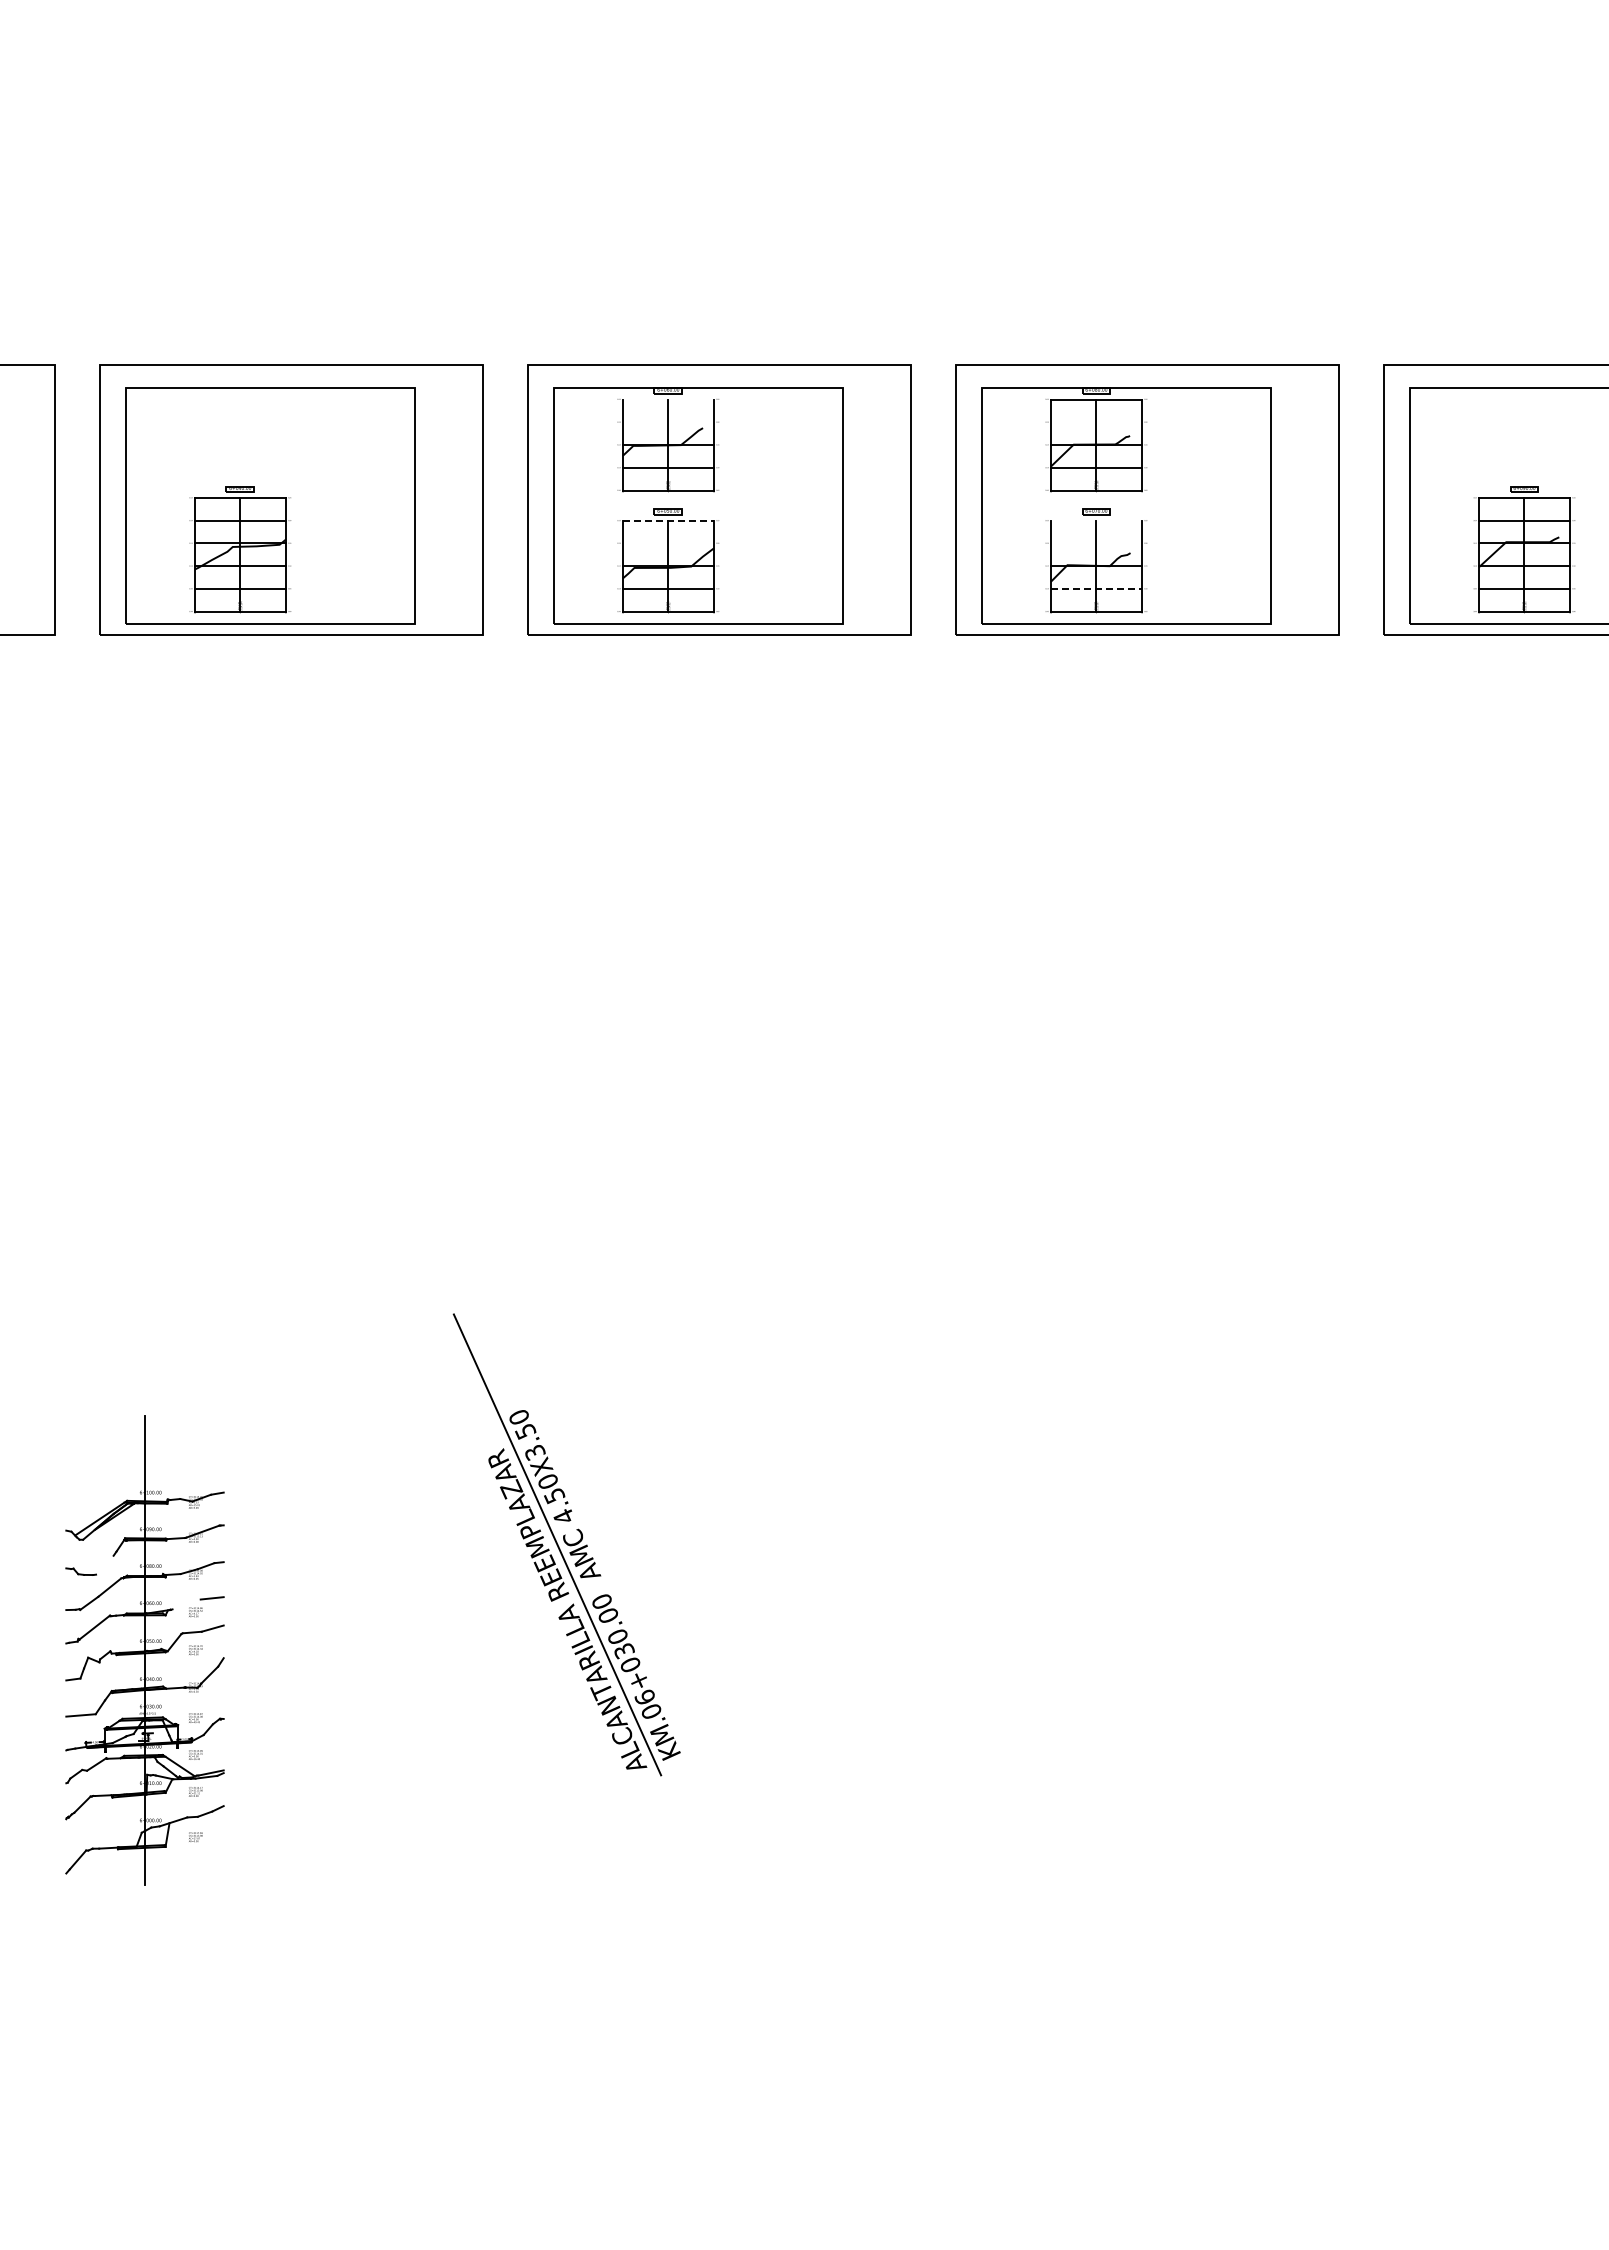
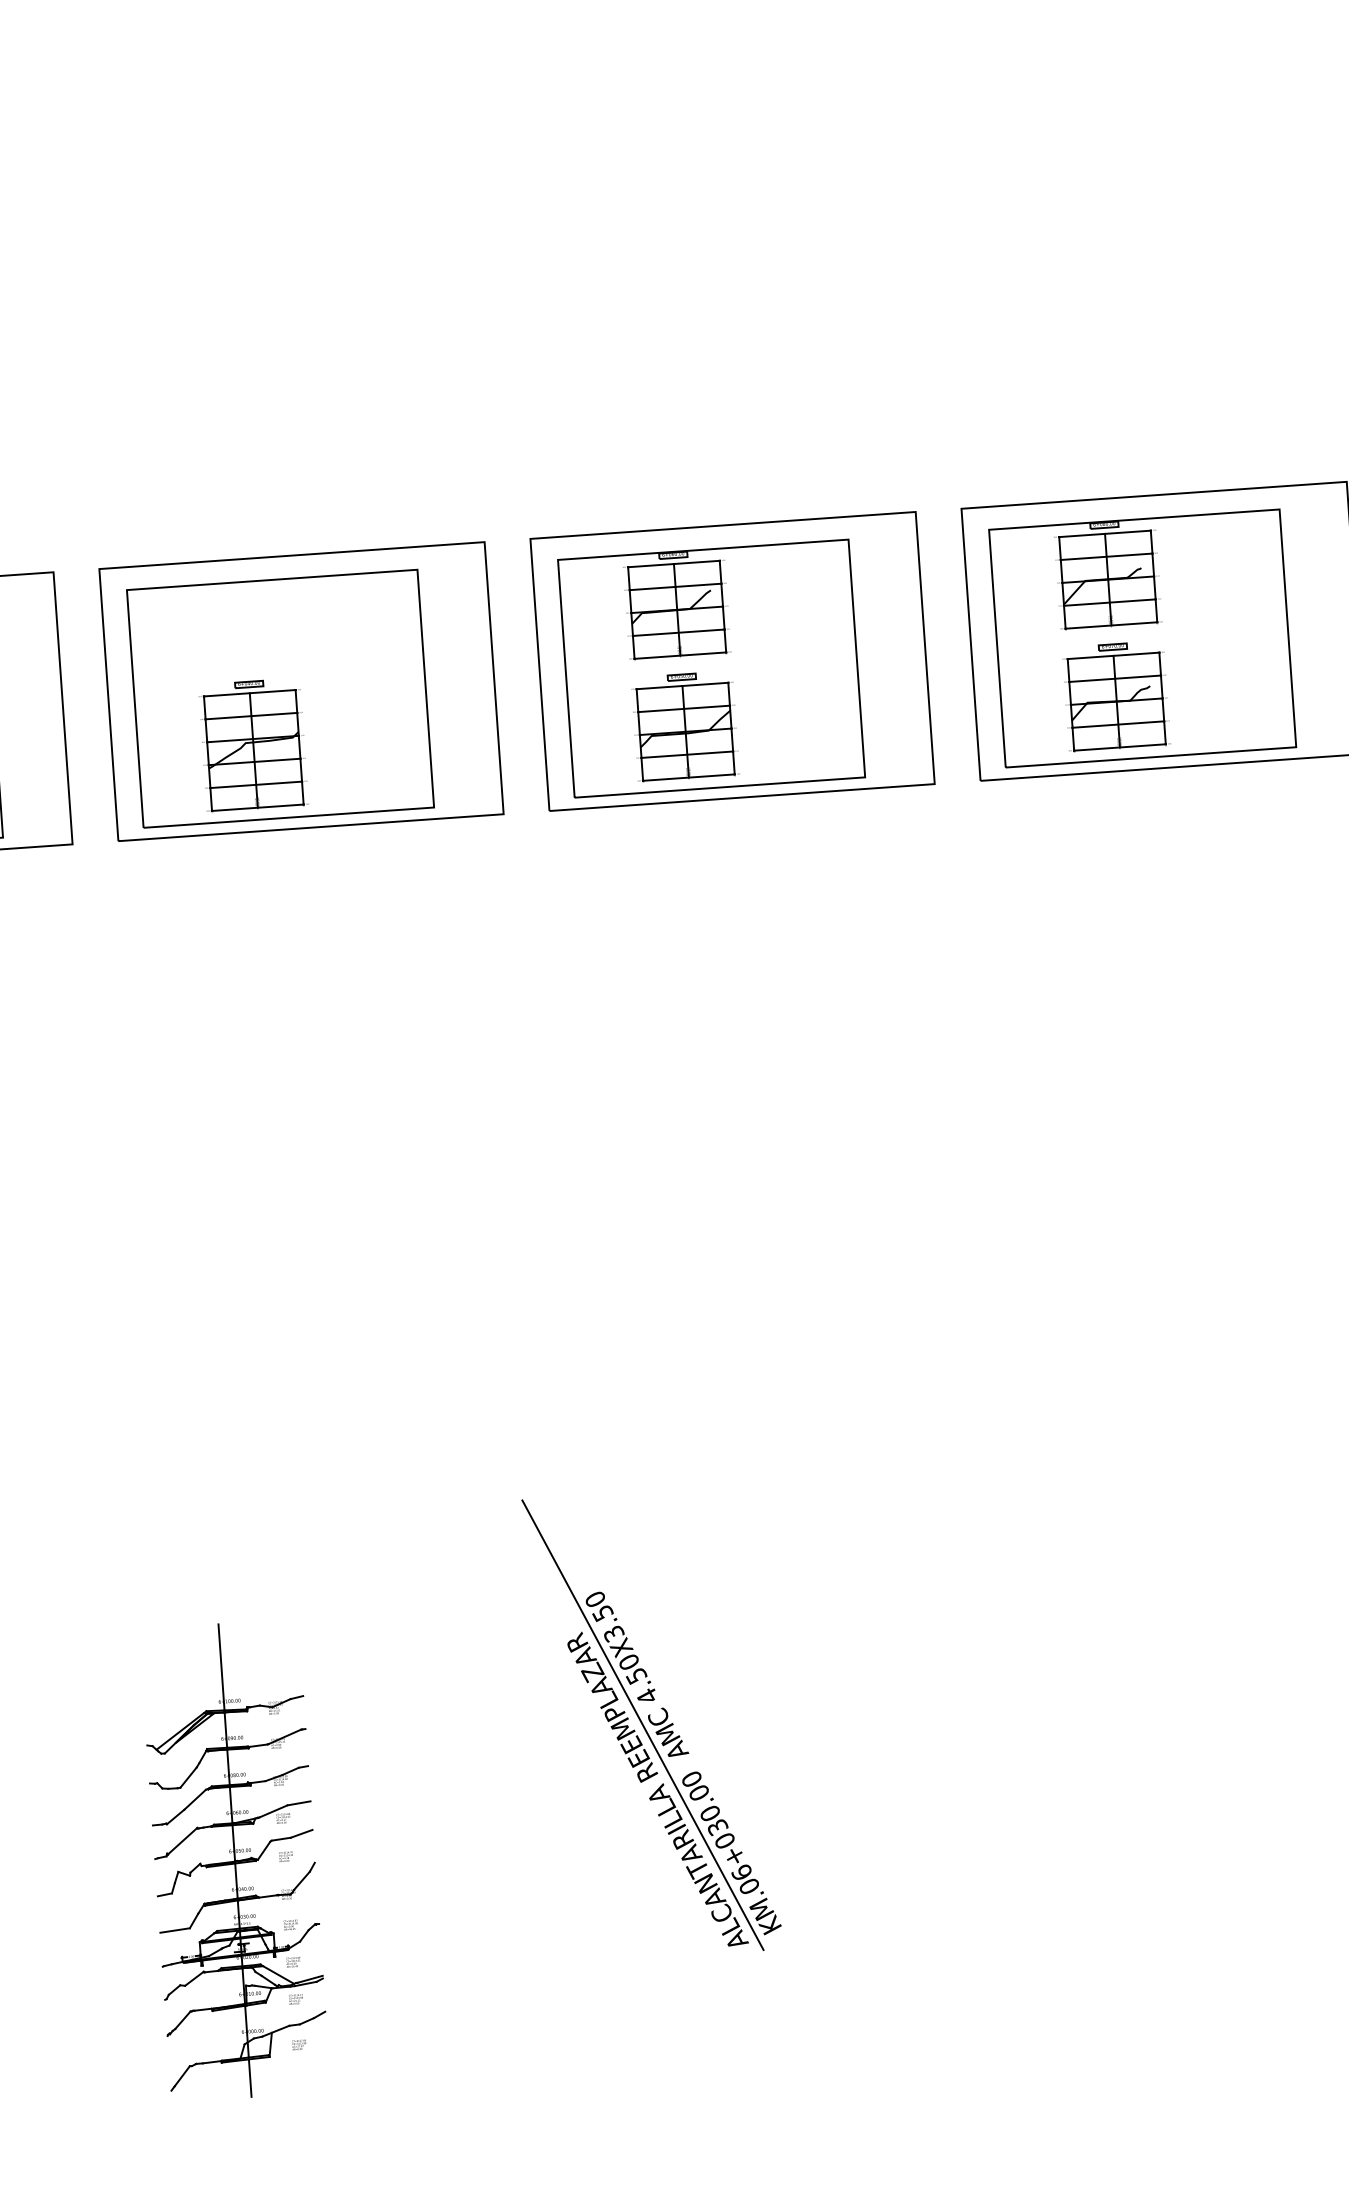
line: (667, 399) -> (673, 564), added
line: (667, 422) -> (674, 587), added
line: (1095, 422) -> (1105, 557), added
line: (668, 520) -> (682, 685), dashed -> solid
line: (1095, 520) -> (1112, 655), added
line: (667, 543) -> (683, 709), added
line: (1095, 543) -> (1114, 678), added
line: (1096, 588) -> (1118, 724), dashed -> solid
line: (104, 1564) -> (188, 1776), added
line: (186, 1604) -> (273, 1811), added

